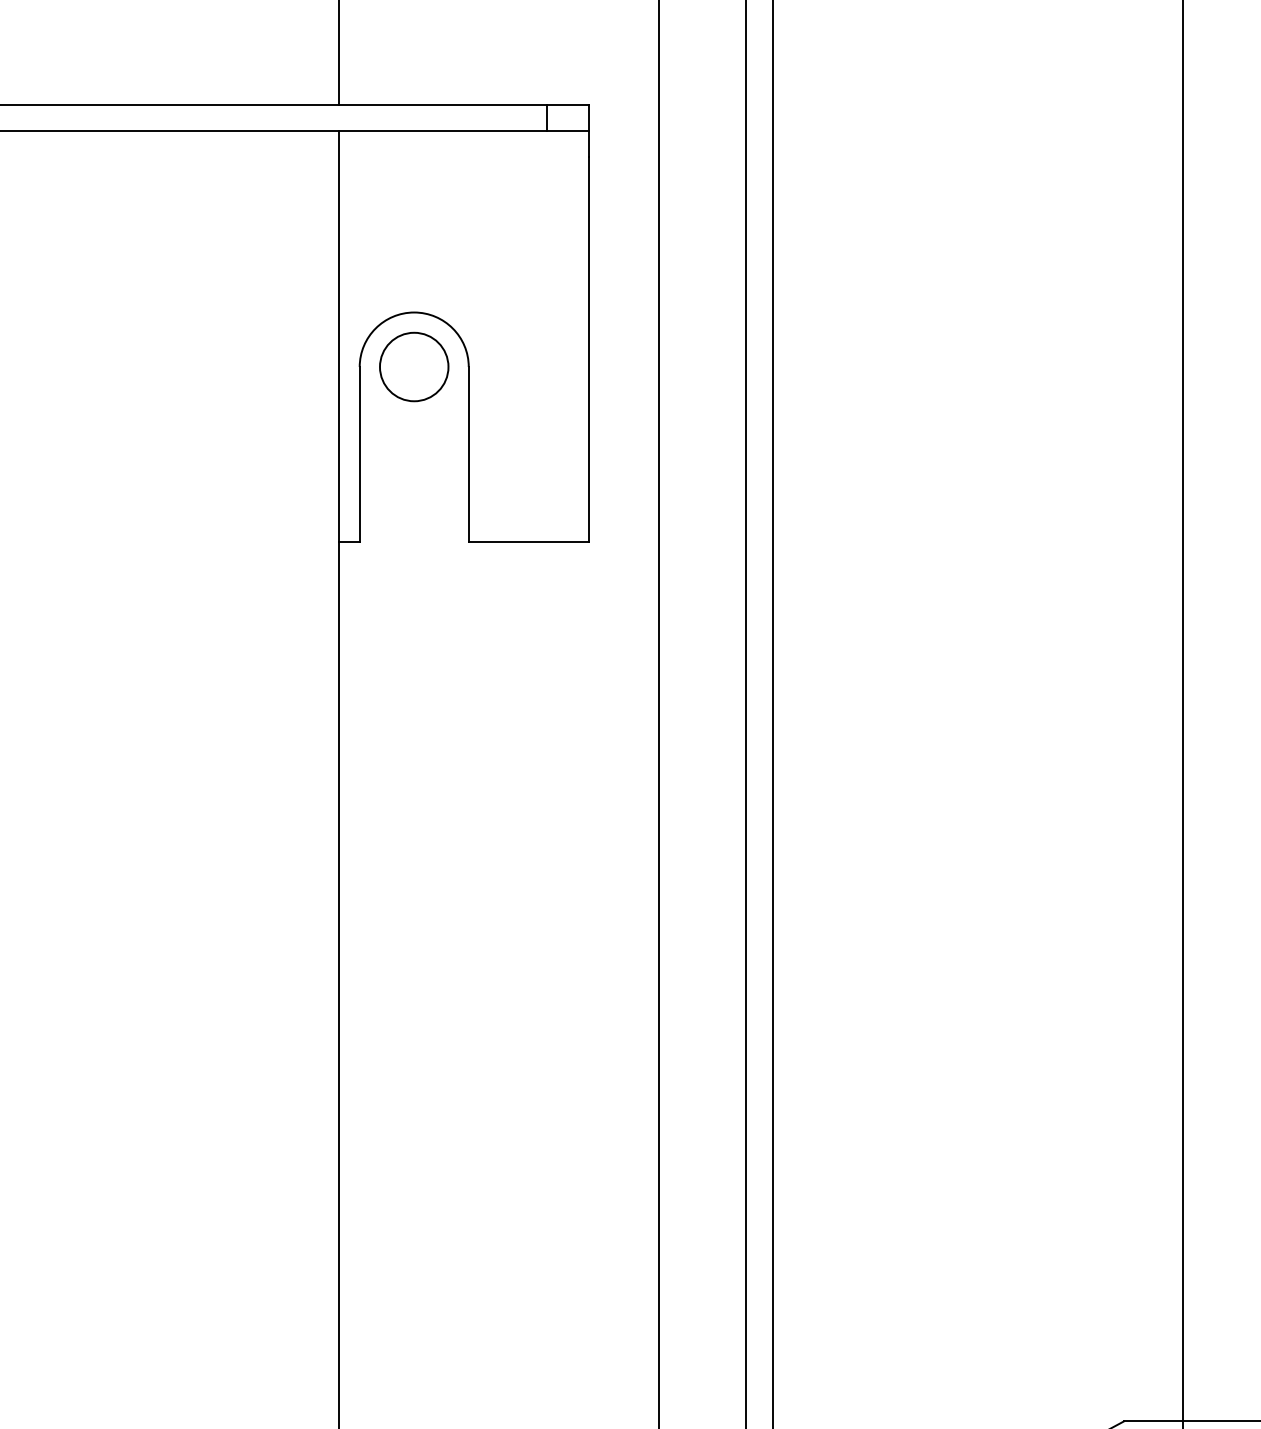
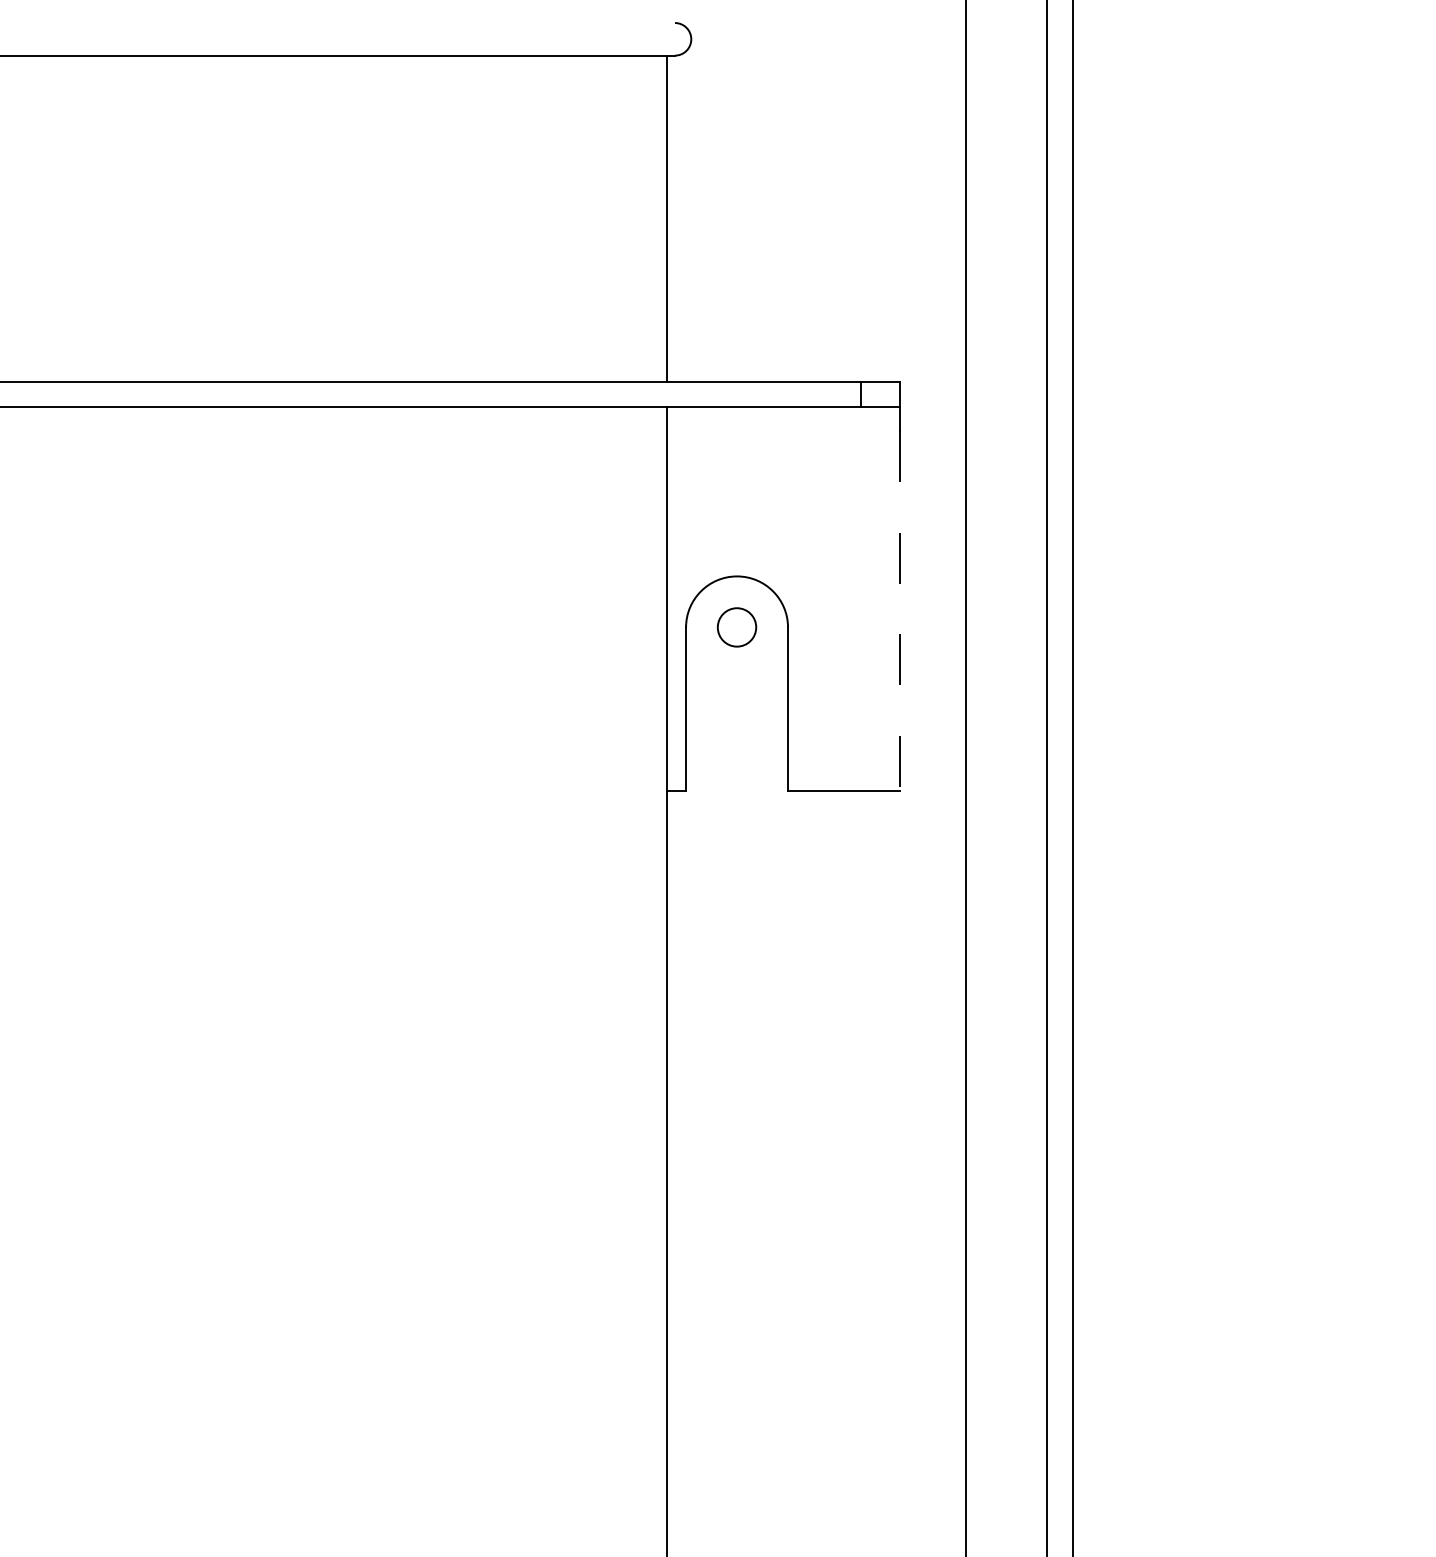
line: (589, 348) -> (900, 610), solid -> dashed
circle: (413, 367) -> (736, 627), size x0.6

